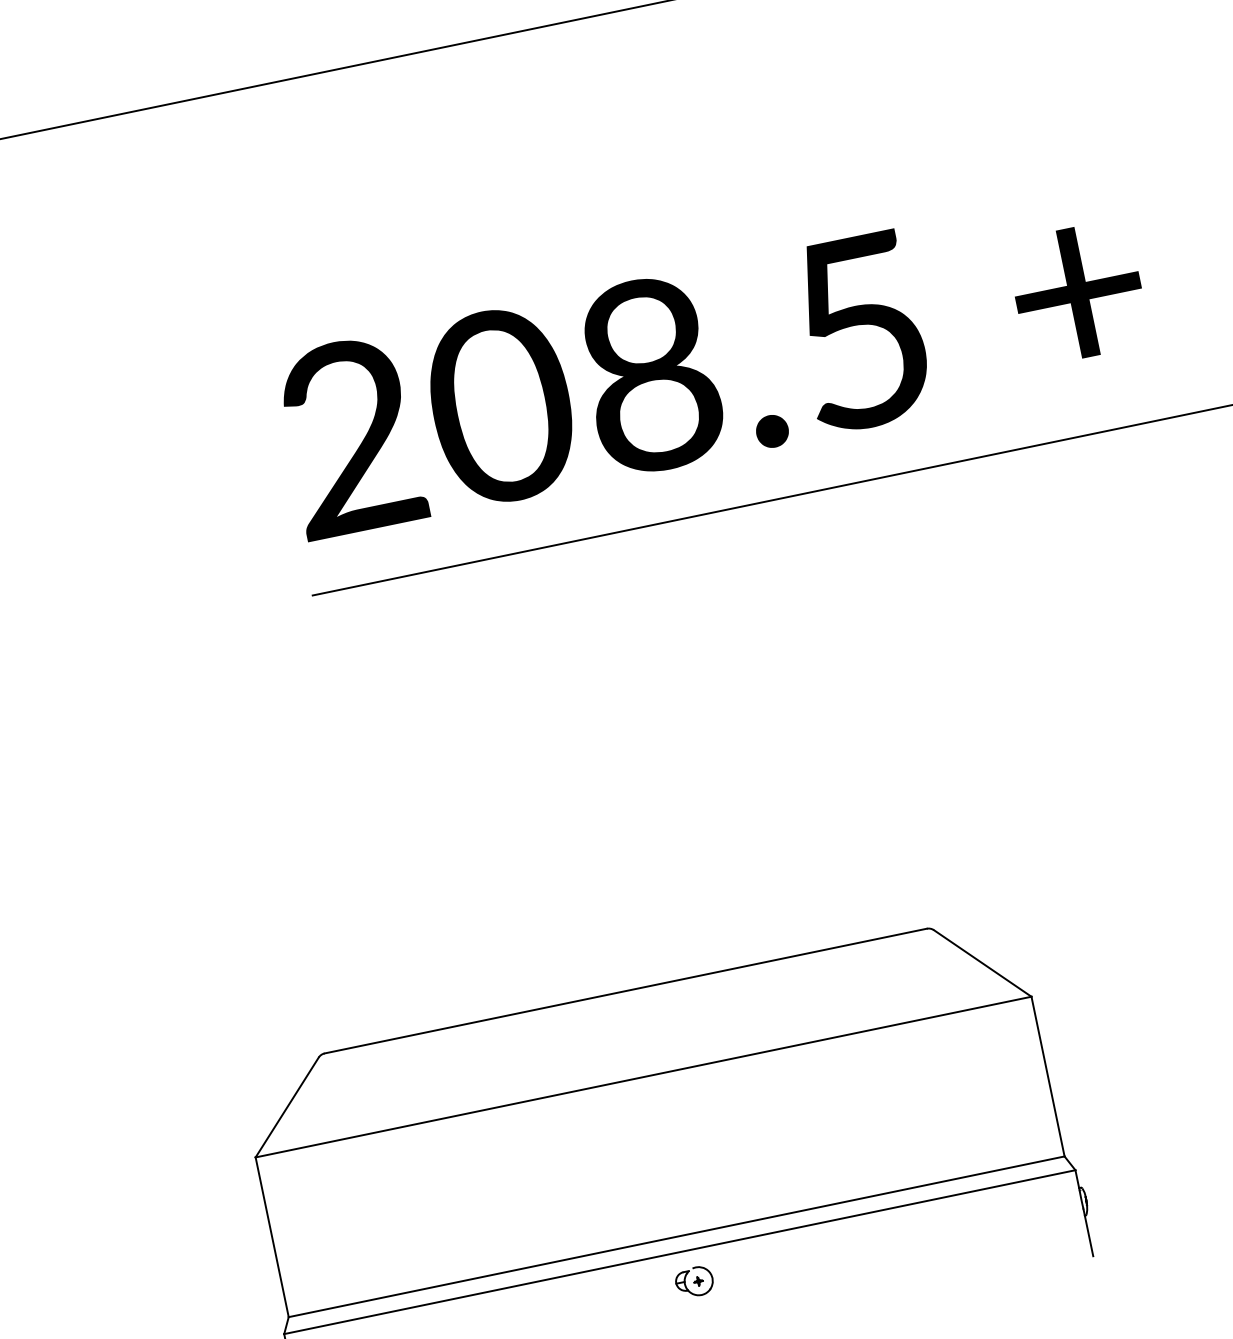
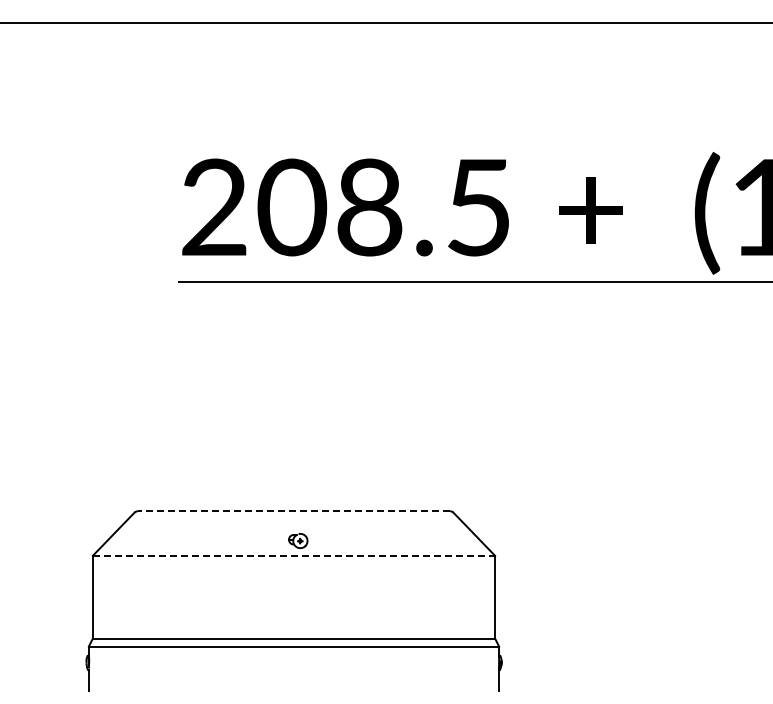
line: (624, 991) -> (293, 511), solid -> dashed
line: (644, 1076) -> (294, 555), solid -> dashed
part: (695, 1282) -> (298, 541), moved

